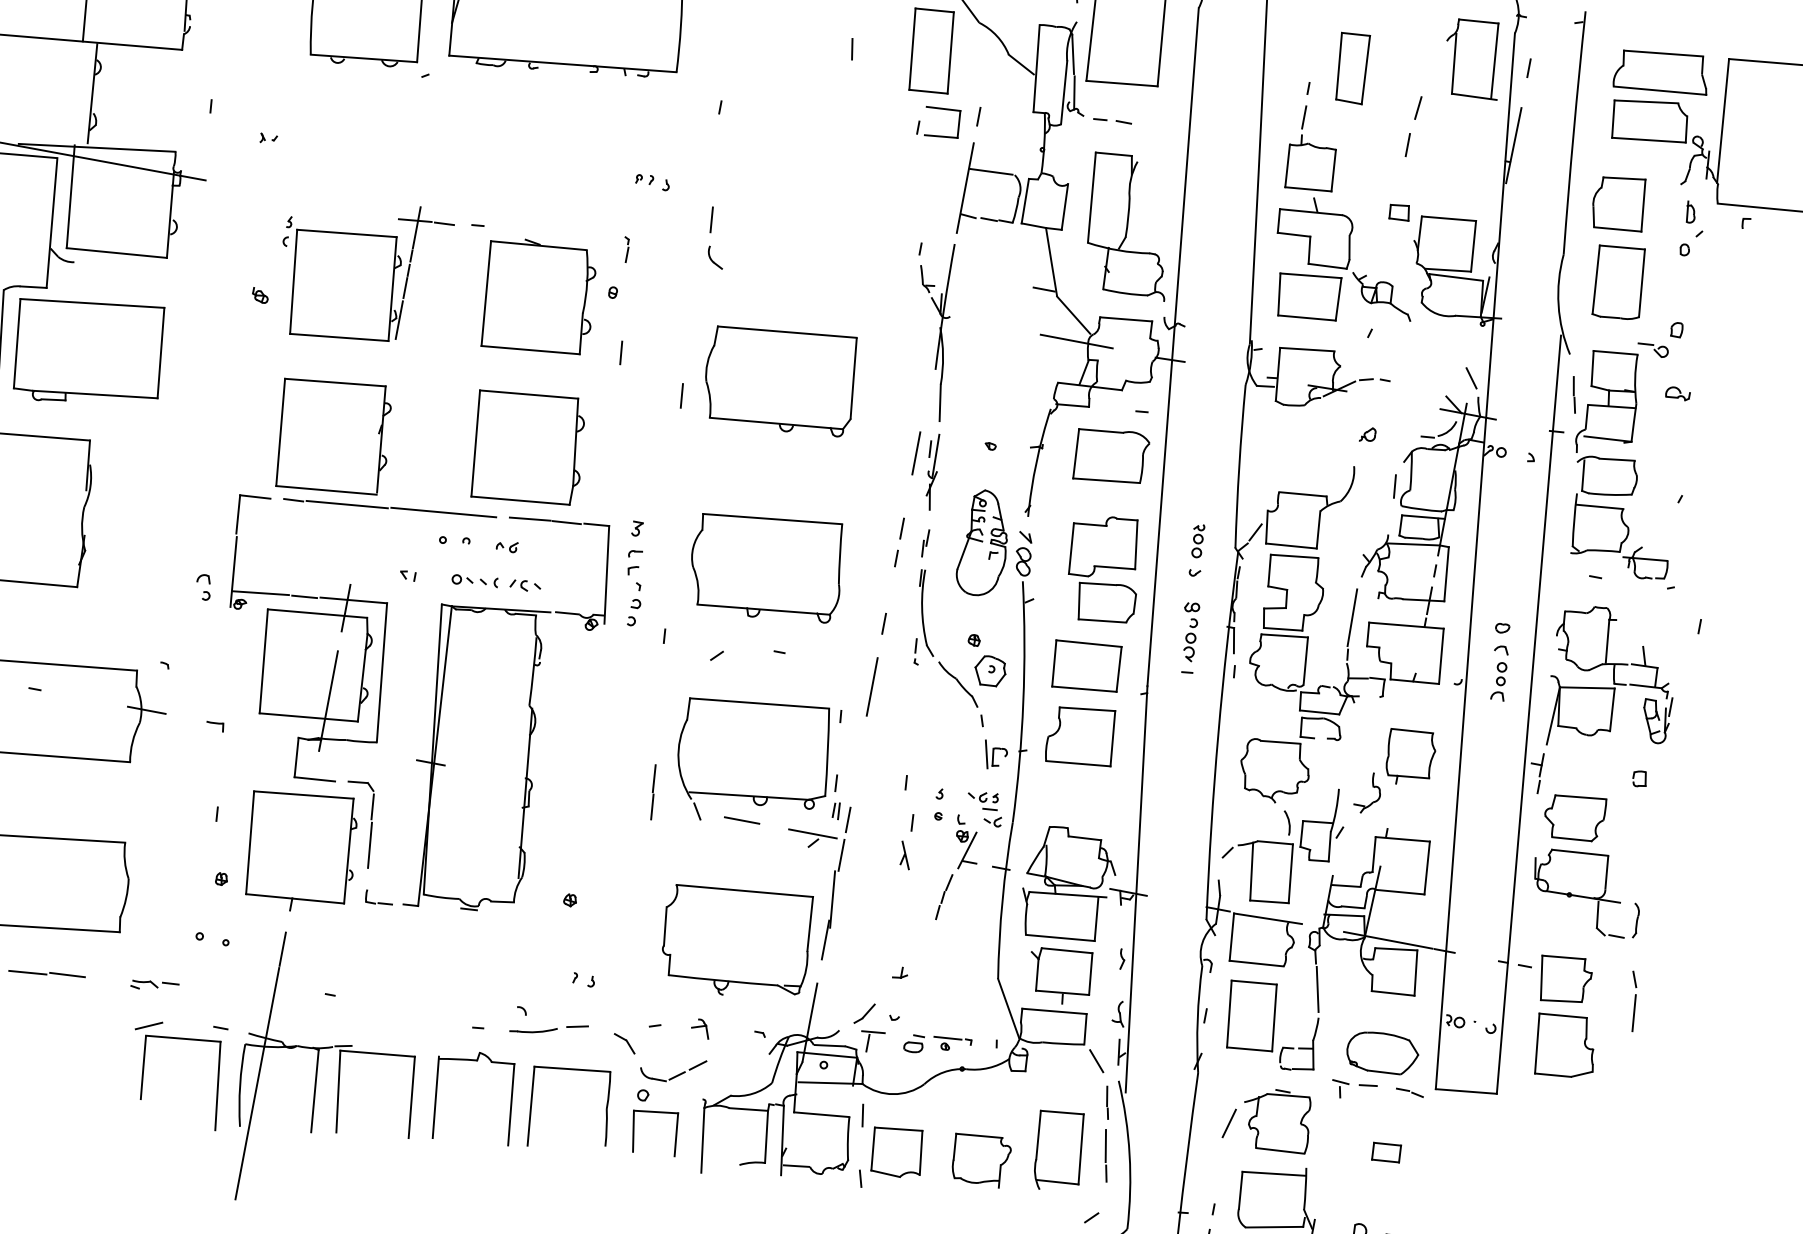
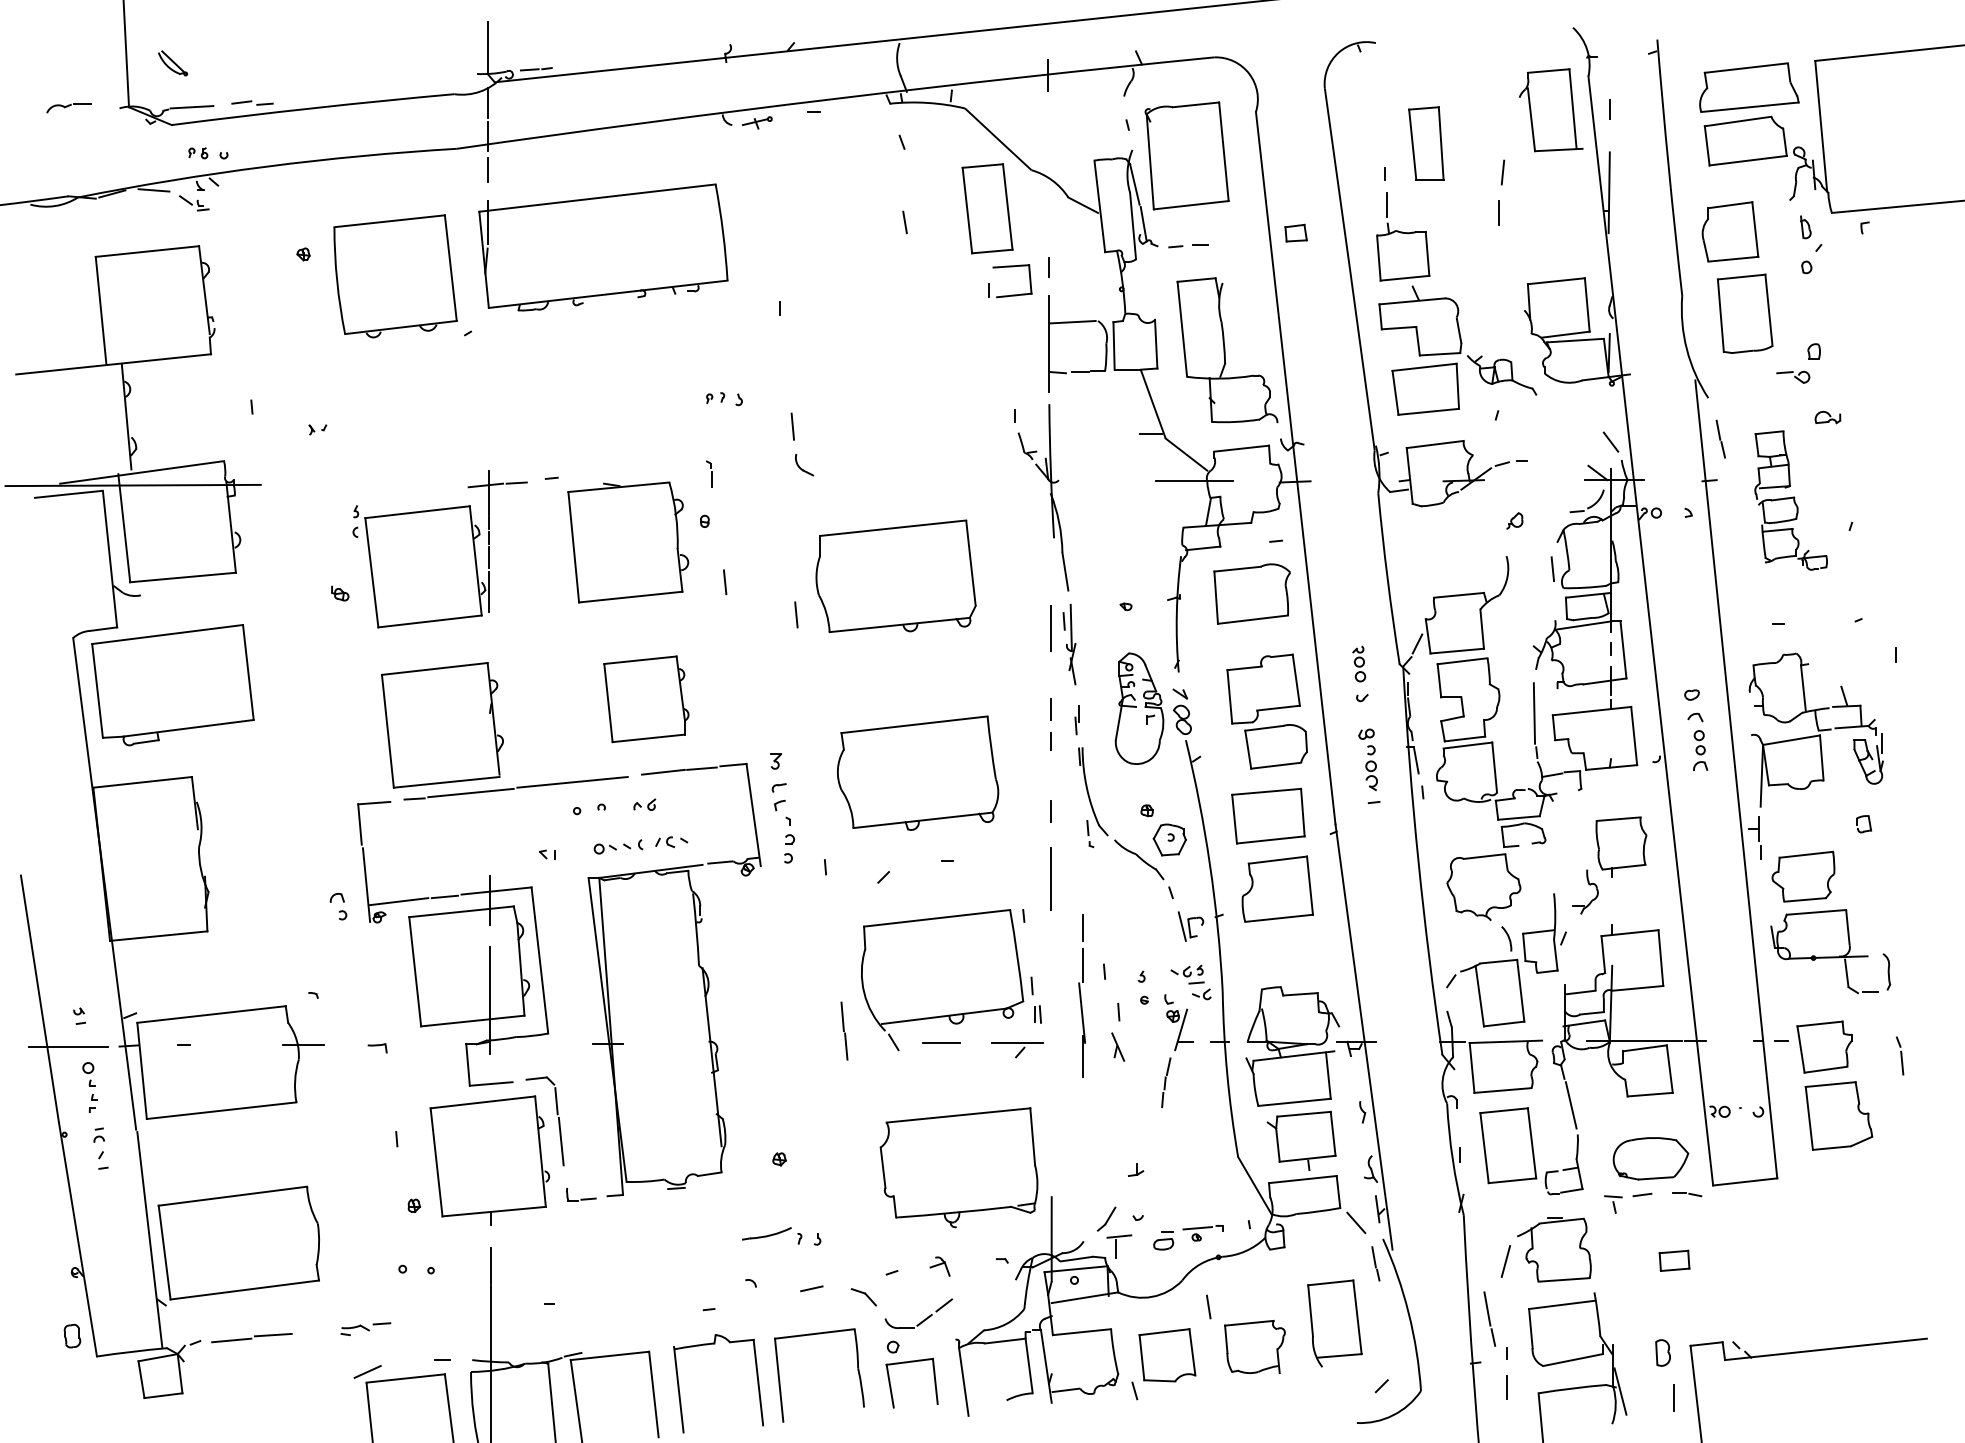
part: (1399, 211) -> (1295, 232), moved
part: (527, 448) -> (646, 699), size x0.7
part: (1628, 464) -> (1790, 500), size x0.6
part: (835, 882) -> (1081, 995), moved
part: (1632, 1000) -> (1899, 1055), size x0.6
part: (533, 1029) -> (766, 1233), moved
line: (862, 1115) -> (1208, 1306), moved
line: (1106, 1155) -> (1489, 1318), moved

